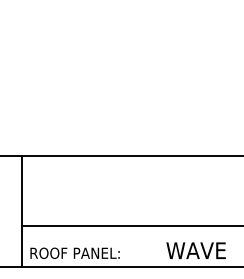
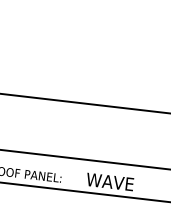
text: (195, 250) -> (109, 181), moved

